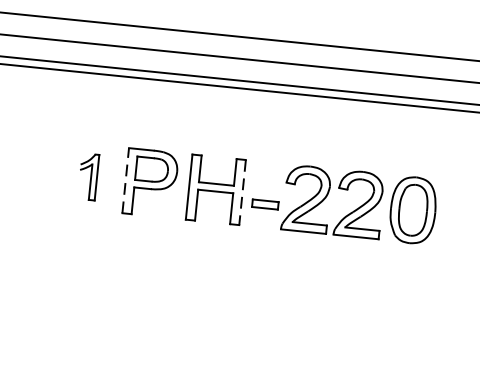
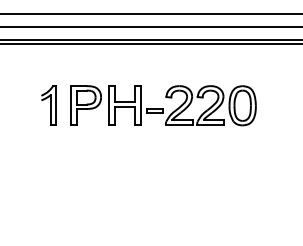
part: (87, 176) -> (48, 105), size x1.43
line: (126, 180) -> (71, 105), dashed -> solid
line: (241, 194) -> (140, 106), dashed -> solid

